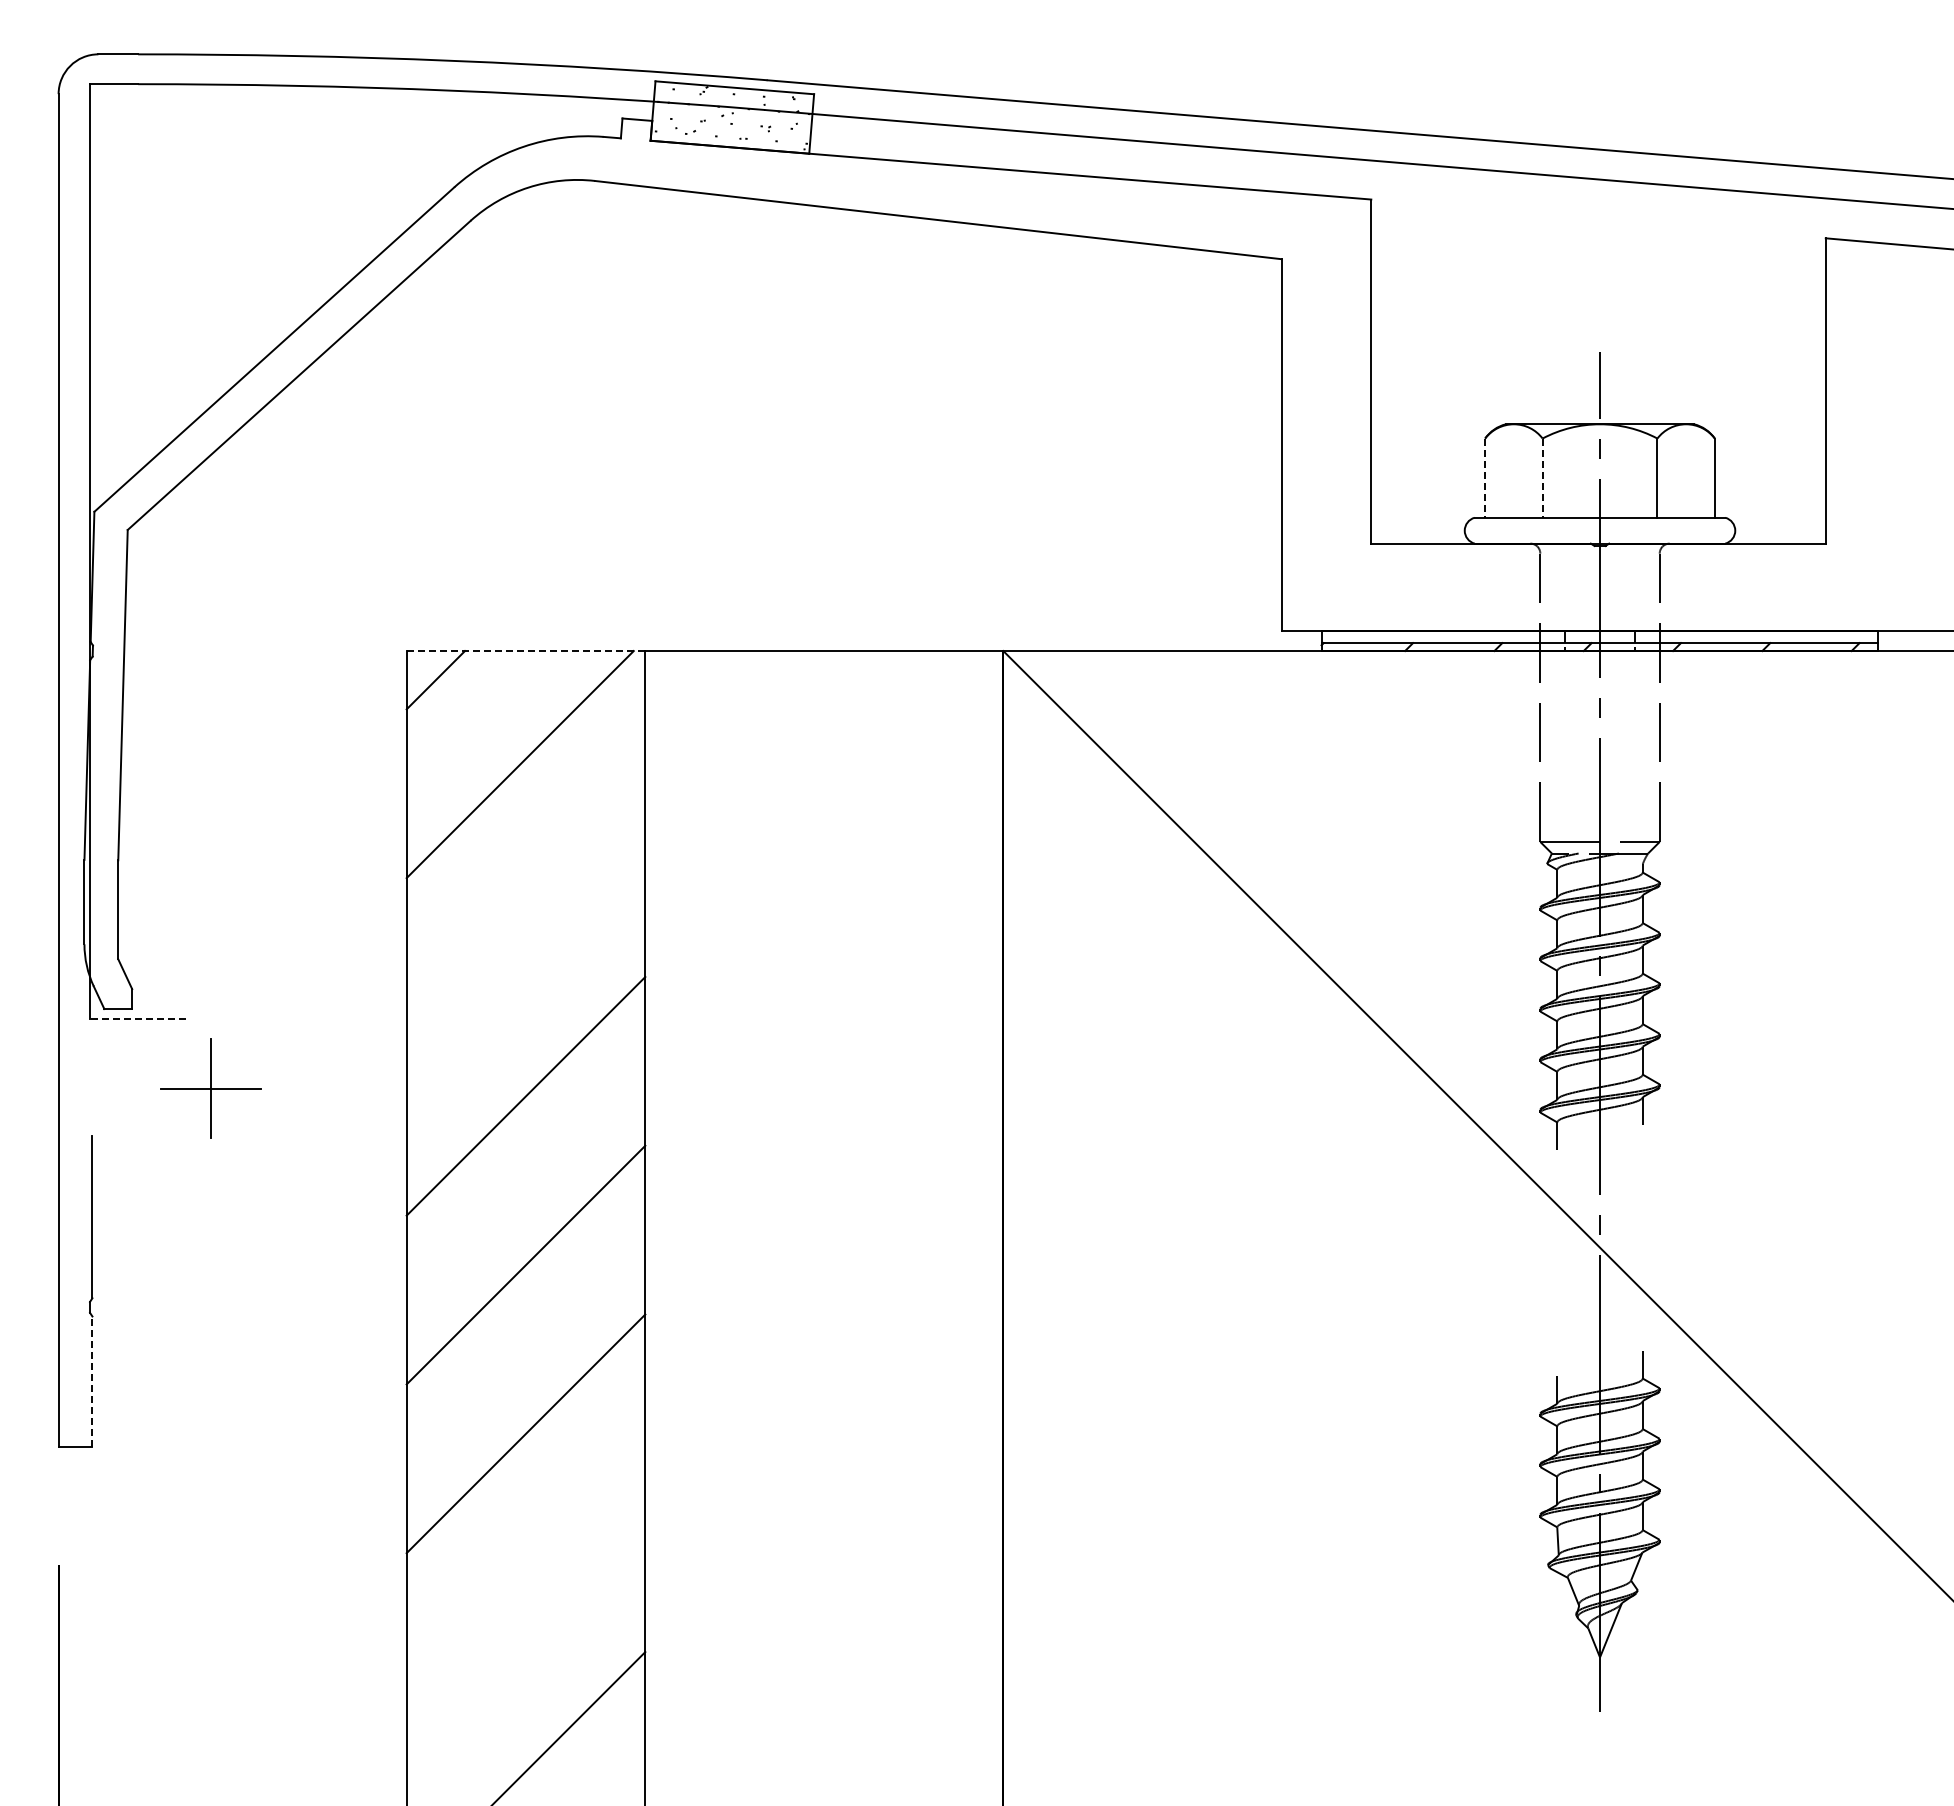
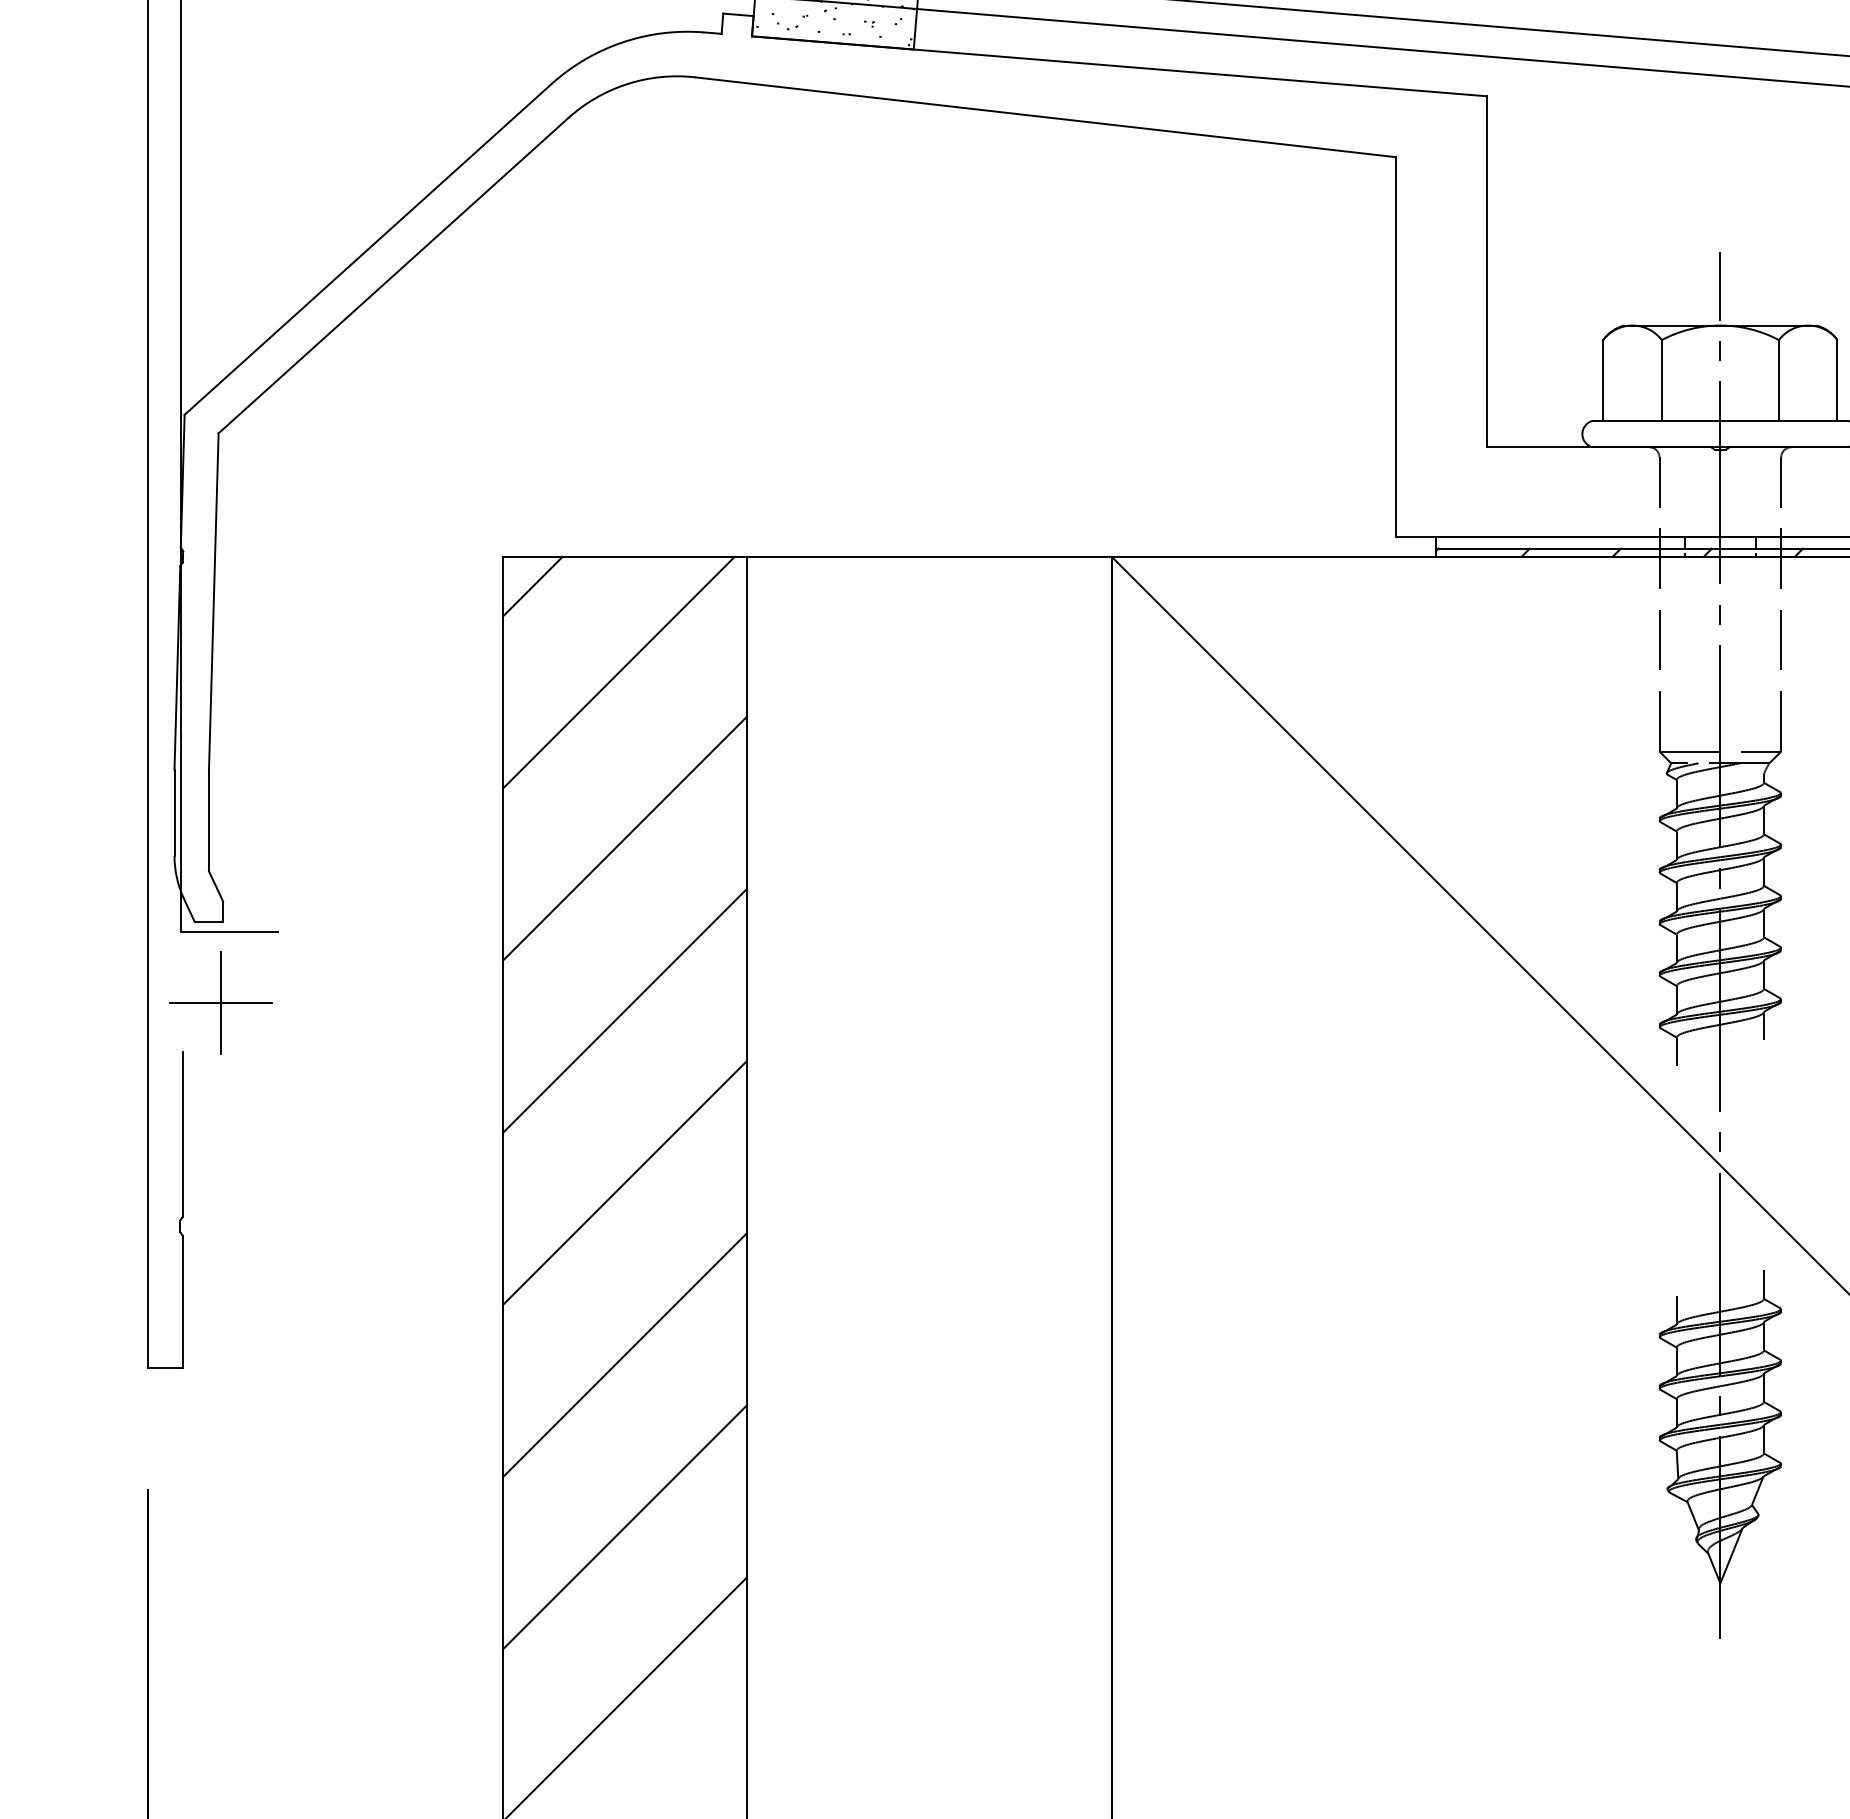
line: (1485, 478) -> (1603, 380), dashed -> solid
line: (1542, 478) -> (1661, 380), dashed -> solid
line: (525, 651) -> (624, 557), dashed -> solid
line: (525, 927) -> (624, 838), added
line: (138, 1018) -> (229, 931), dashed -> solid
part: (210, 1088) -> (220, 1003), moved
line: (92, 1381) -> (182, 1301), dashed -> solid
line: (525, 1602) -> (624, 1527), added

